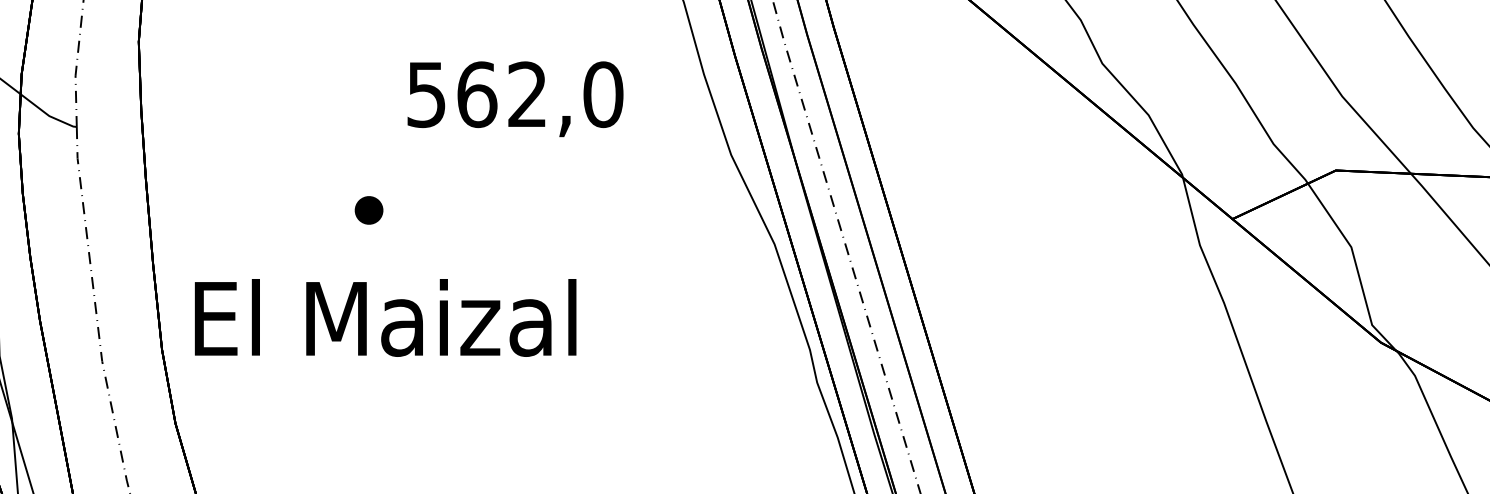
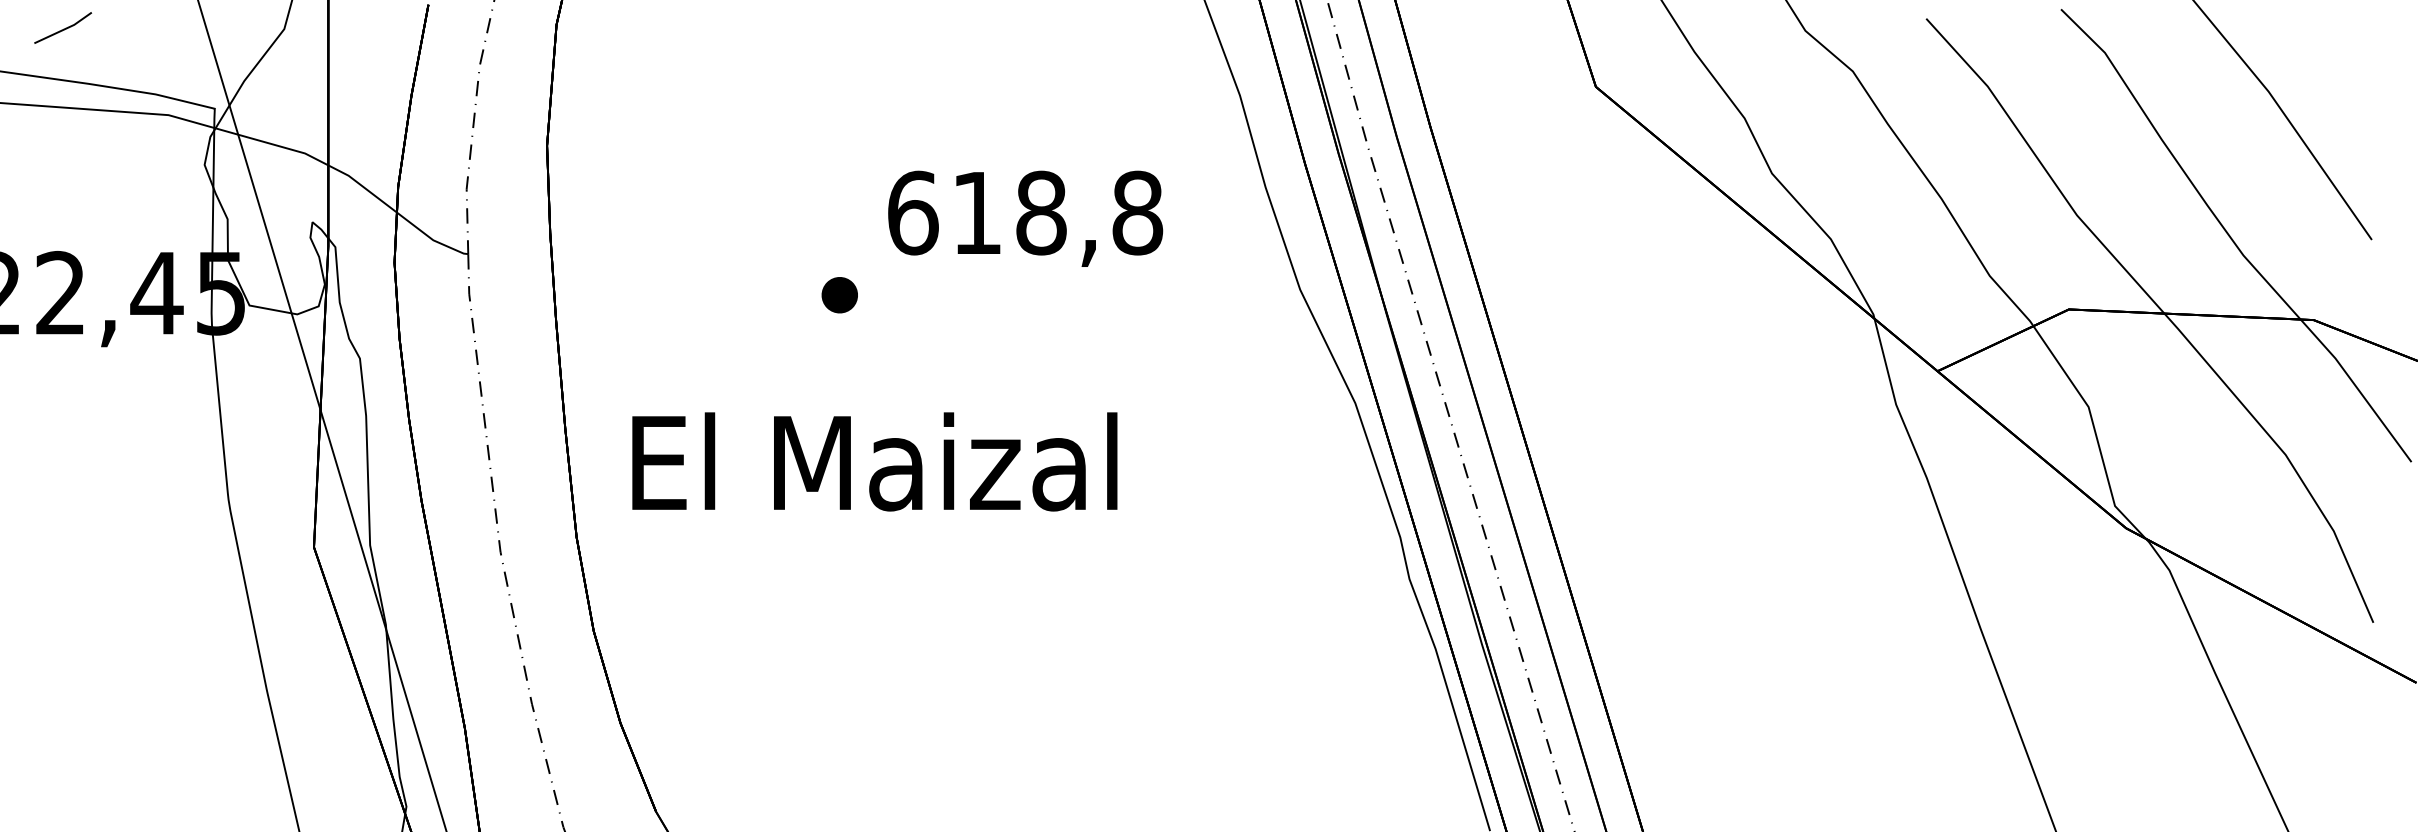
text: (515, 94) -> (1025, 212), 562,0 -> 618,8
part: (368, 210) -> (839, 295), moved
text: (385, 317) -> (874, 461), moved

